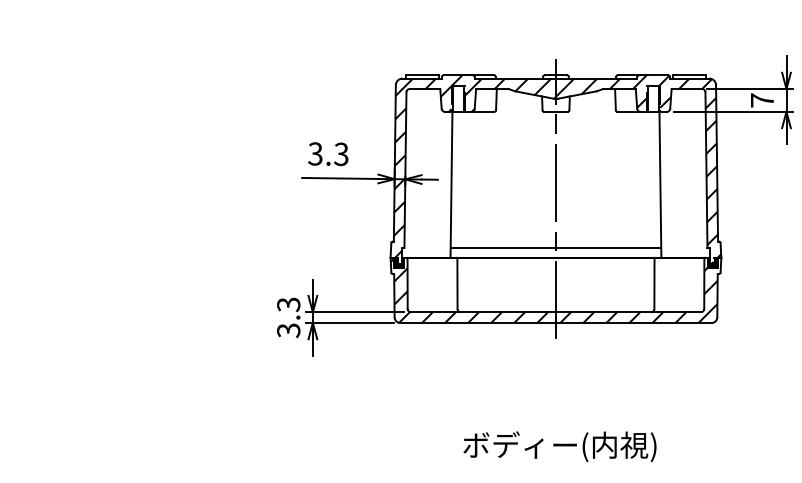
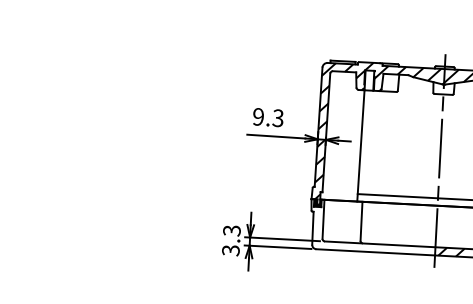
text: (315, 153) -> (258, 116), 3.3 -> 9.3
hatch: (469, 290) -> (370, 227), removed

